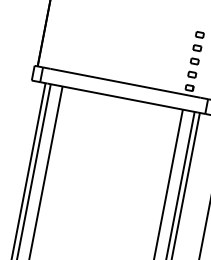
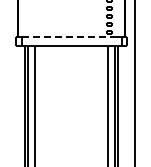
line: (125, 83) -> (71, 37), solid -> dashed

